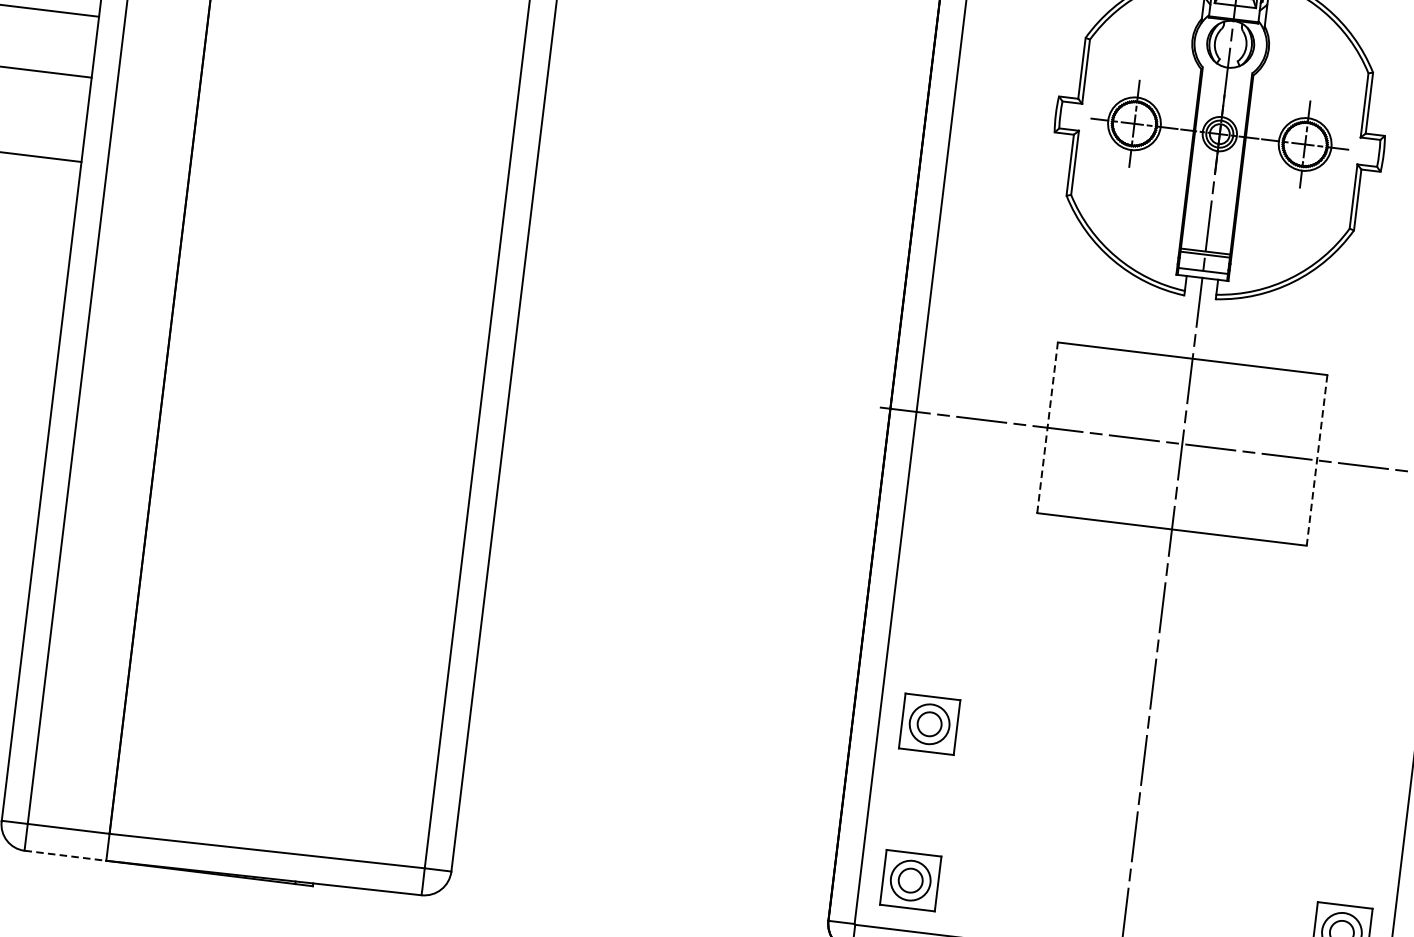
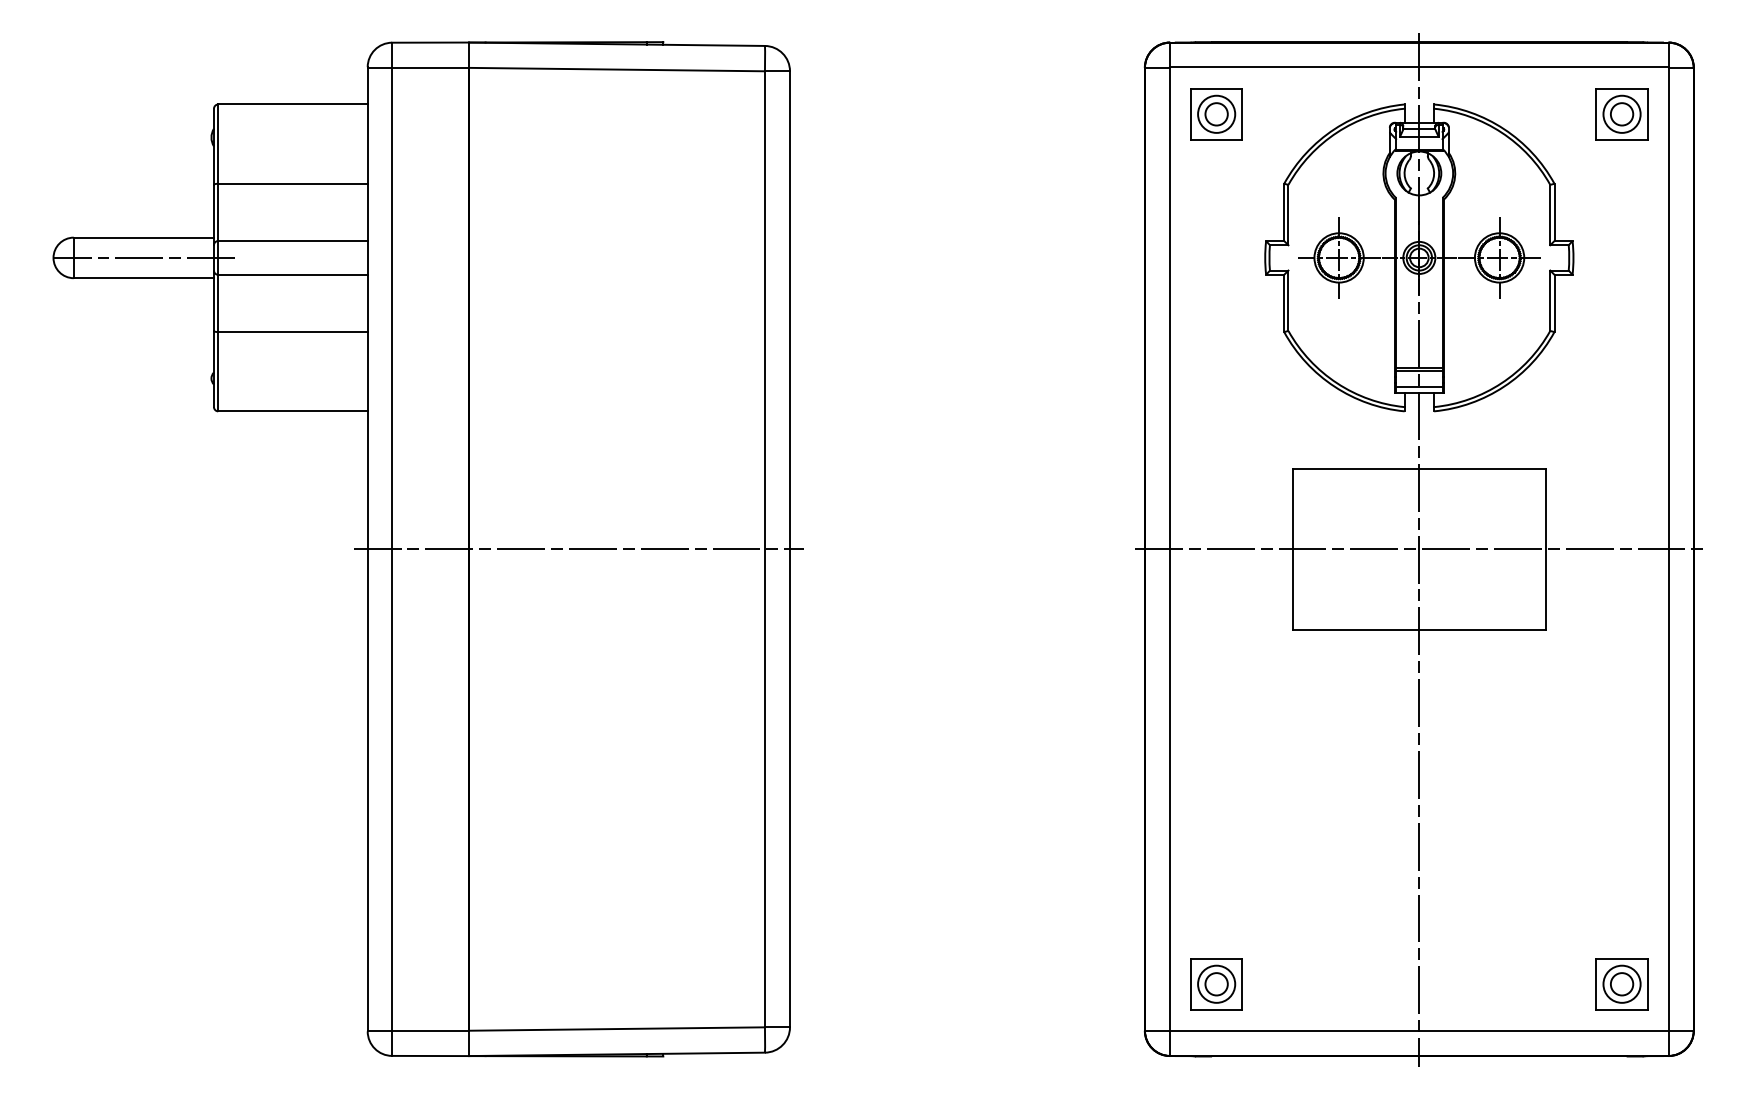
line: (287, 336) -> (578, 549), added
line: (1047, 426) -> (1292, 548), dashed -> solid
line: (1317, 460) -> (1546, 549), dashed -> solid
part: (929, 724) -> (1216, 837), removed
line: (66, 856) -> (431, 1056), dashed -> solid

